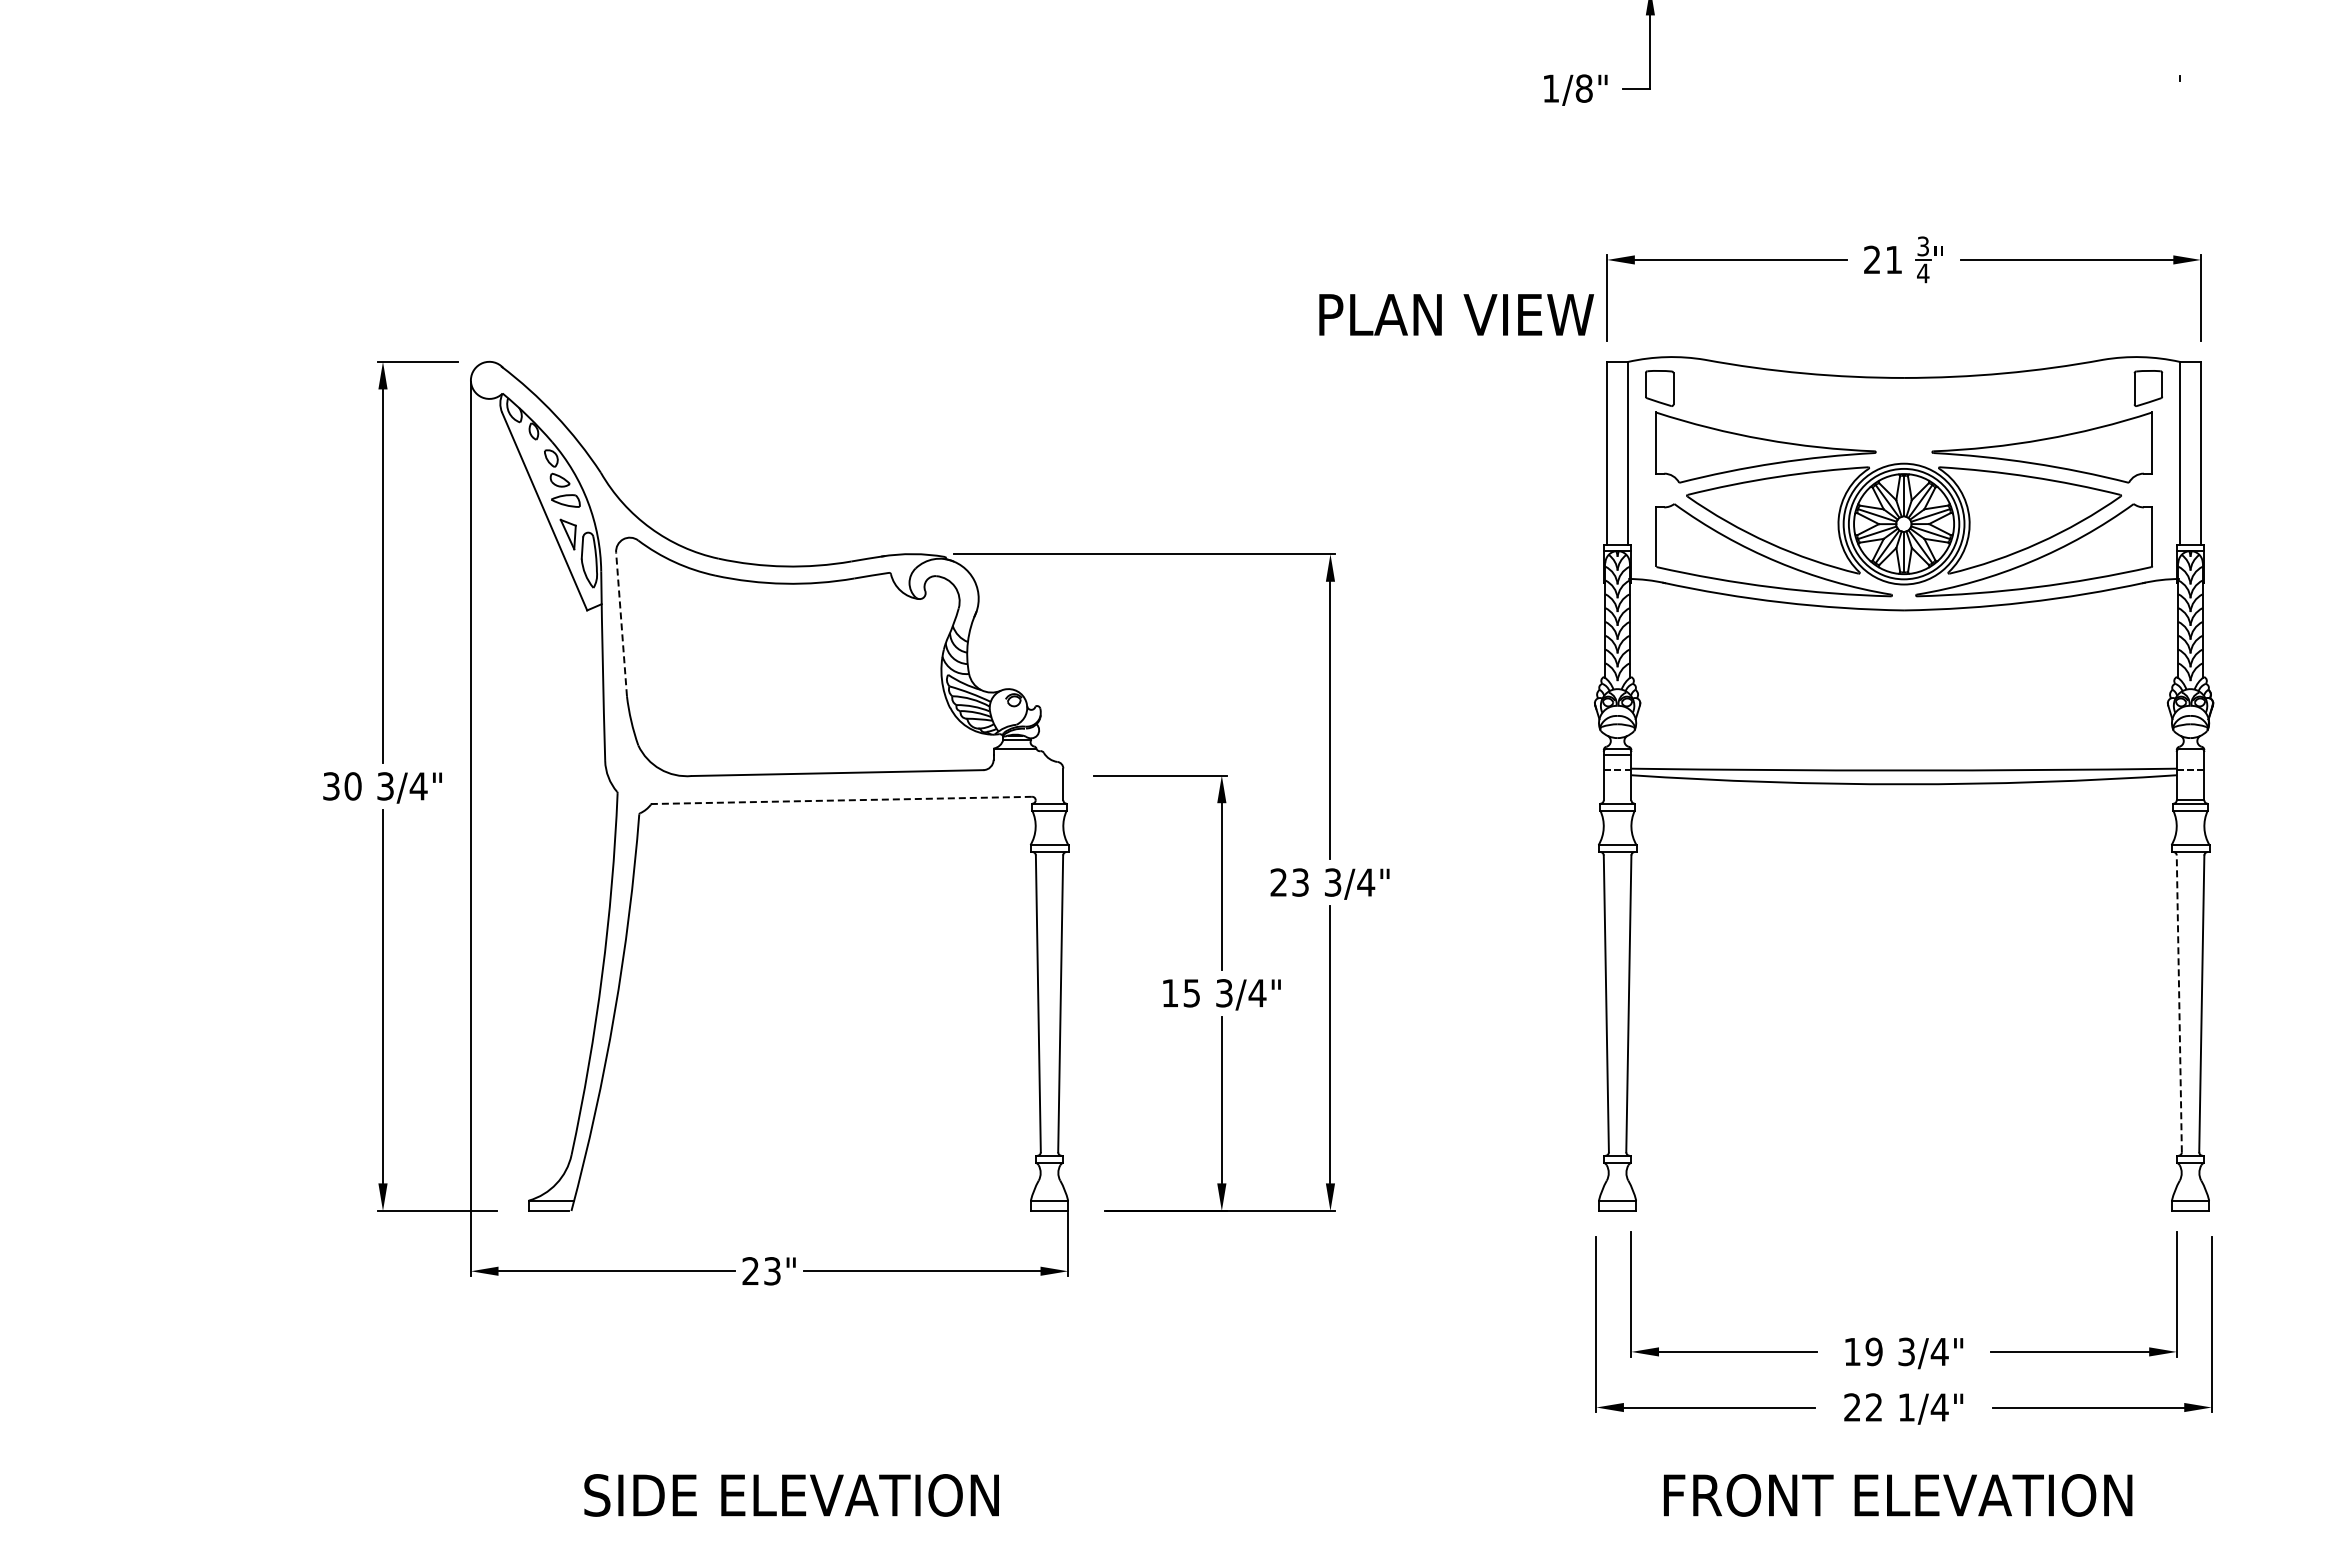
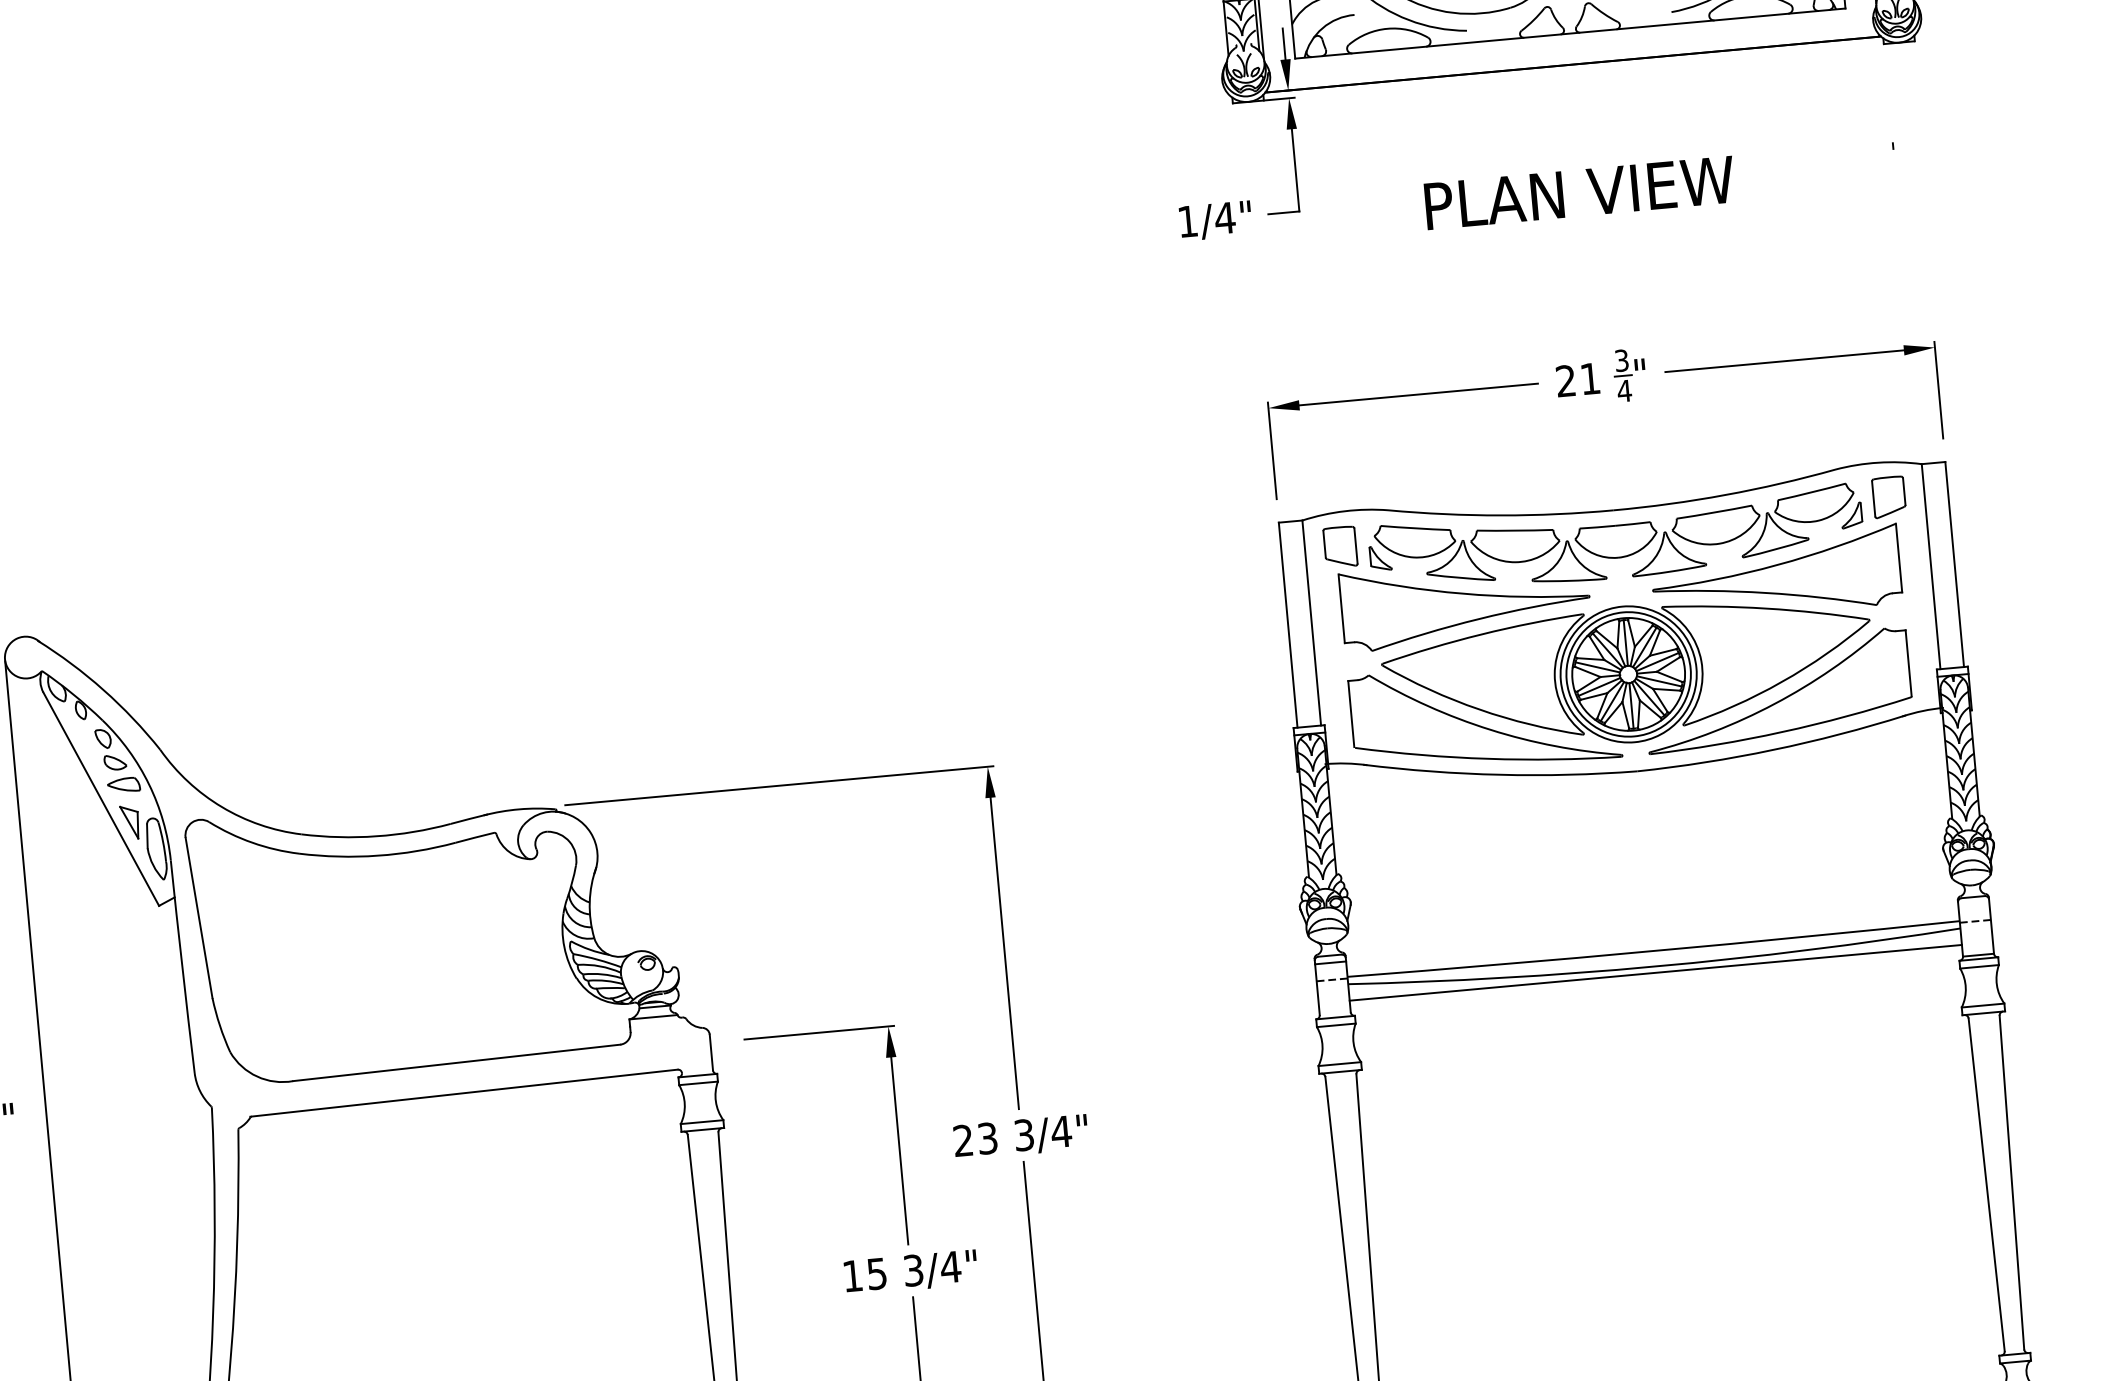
text: (1584, 88) -> (1225, 218), 1/8" -> 1/4"
text: (1456, 314) -> (1579, 192), moved
part: (1903, 405) -> (1615, 541), added
line: (621, 623) -> (198, 917), dashed -> solid
line: (1903, 789) -> (1655, 972), added
line: (841, 800) -> (463, 1093), dashed -> solid
line: (2179, 1003) -> (1986, 1184), dashed -> solid

